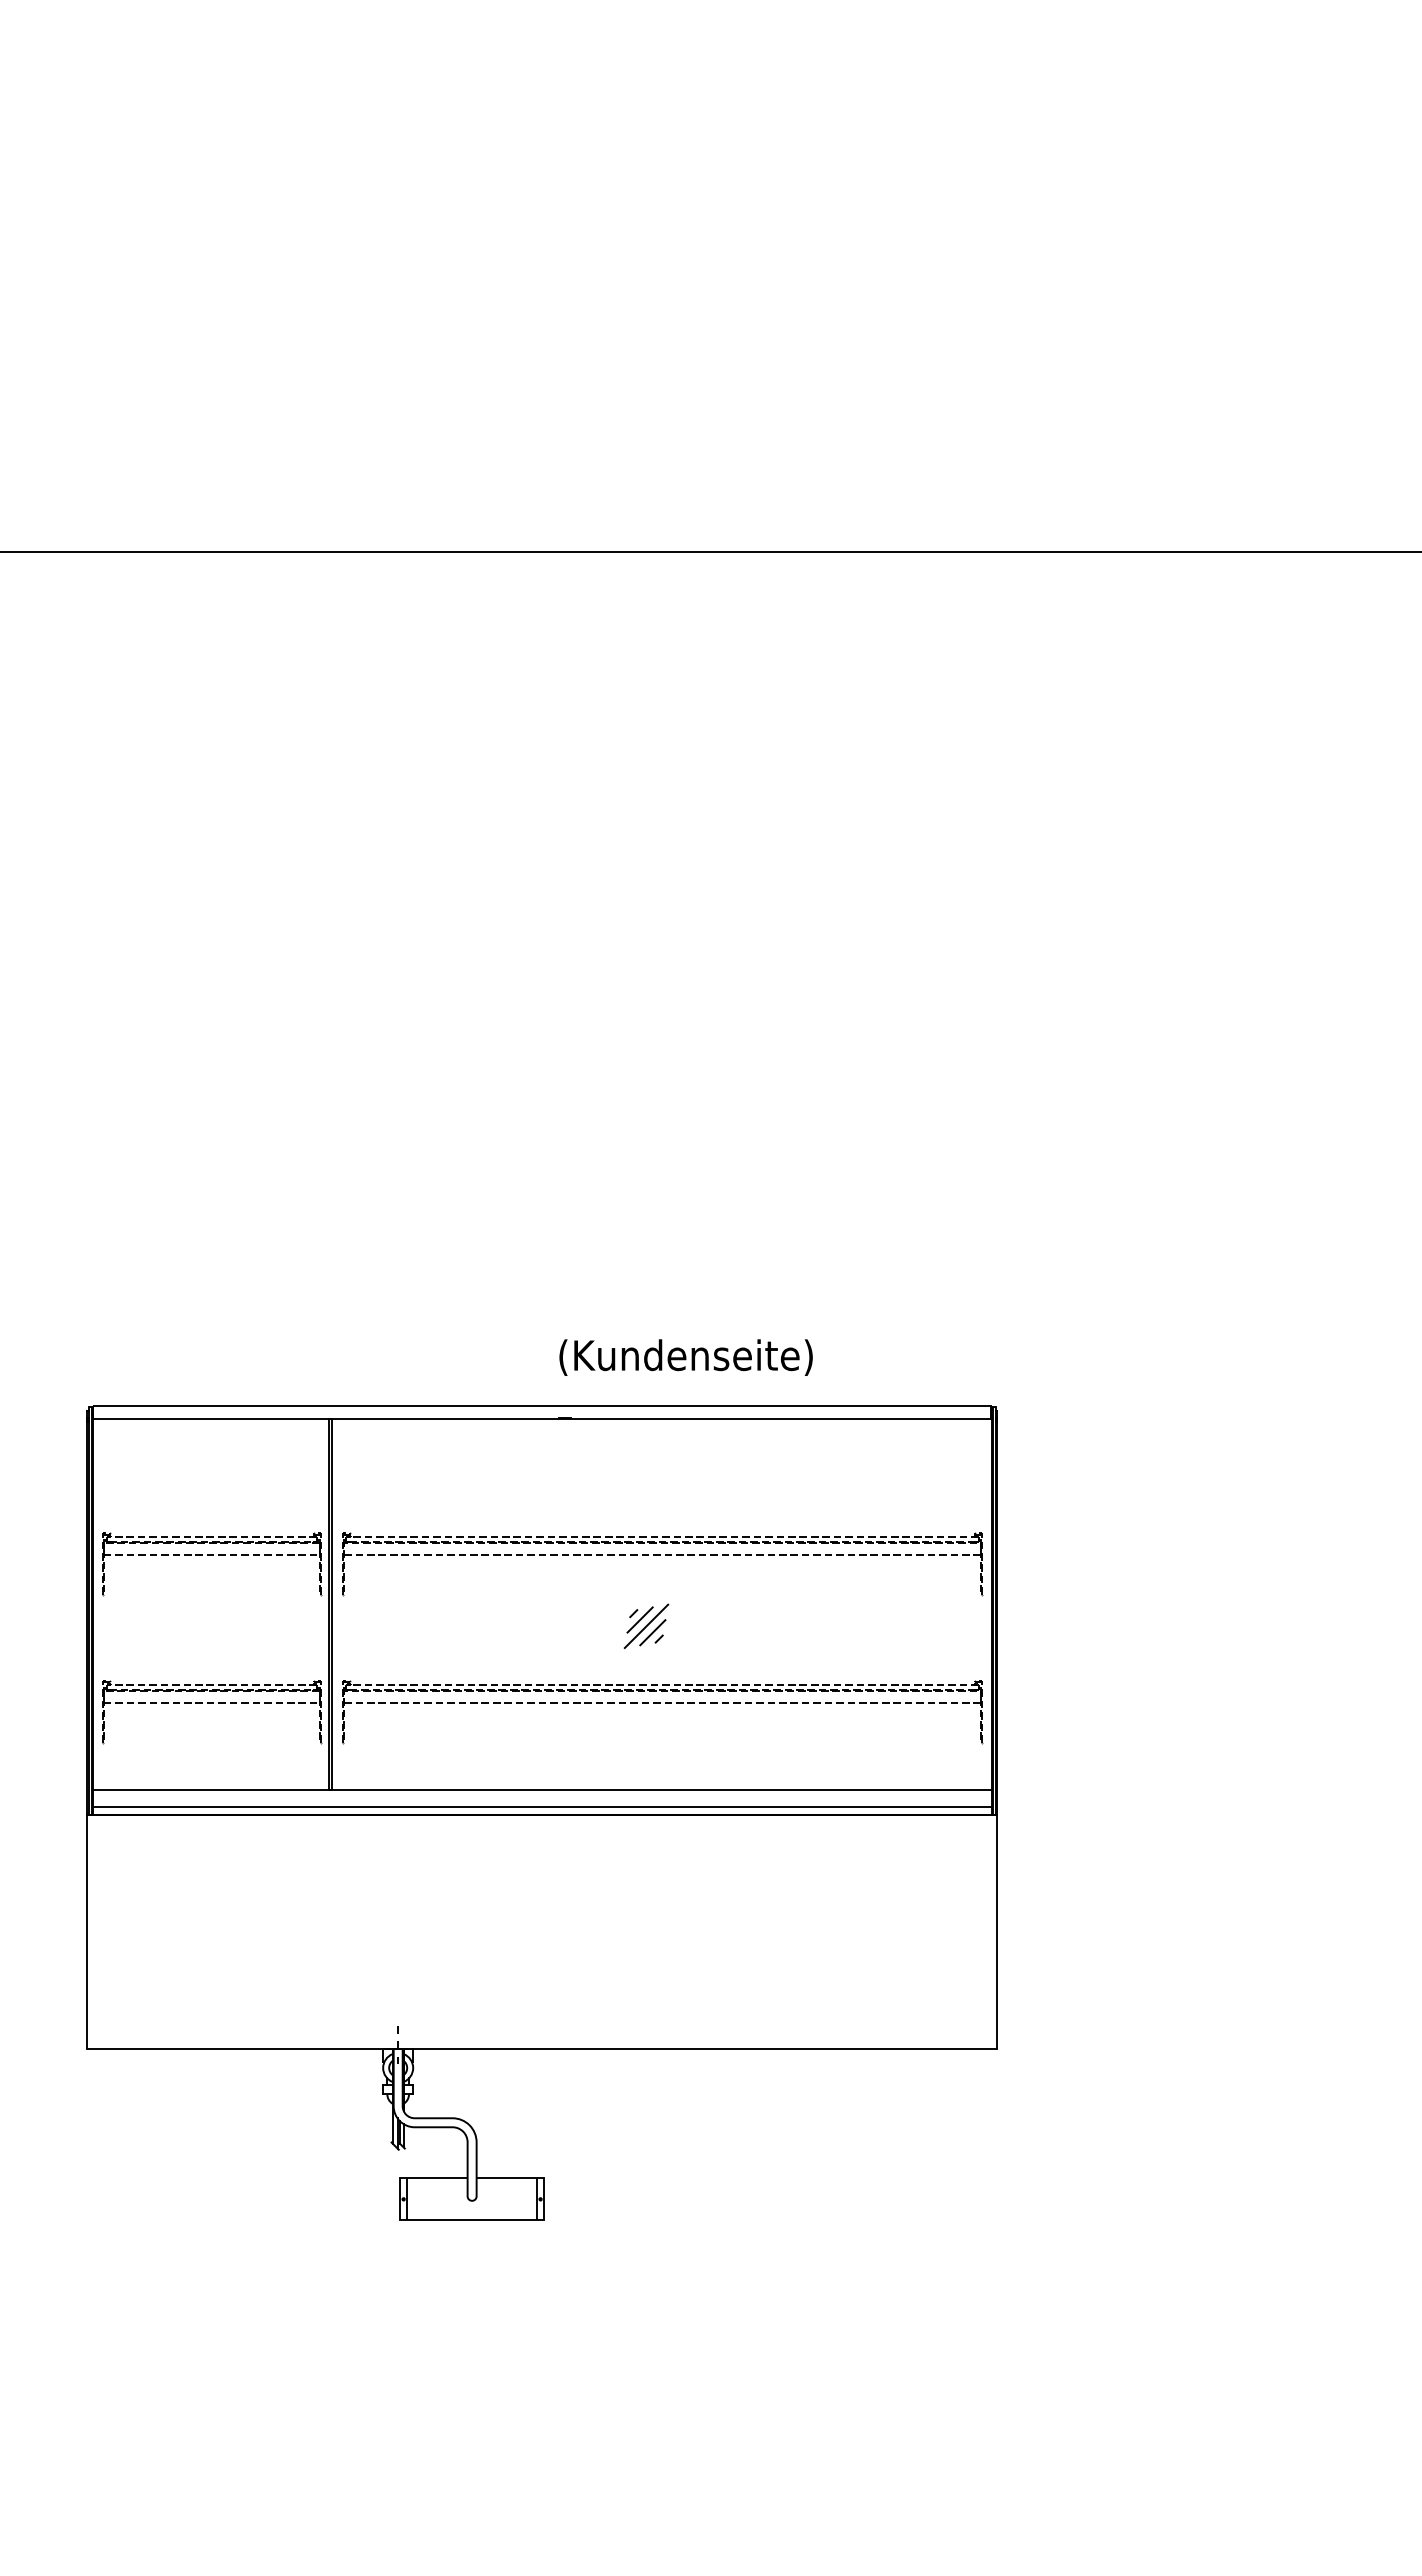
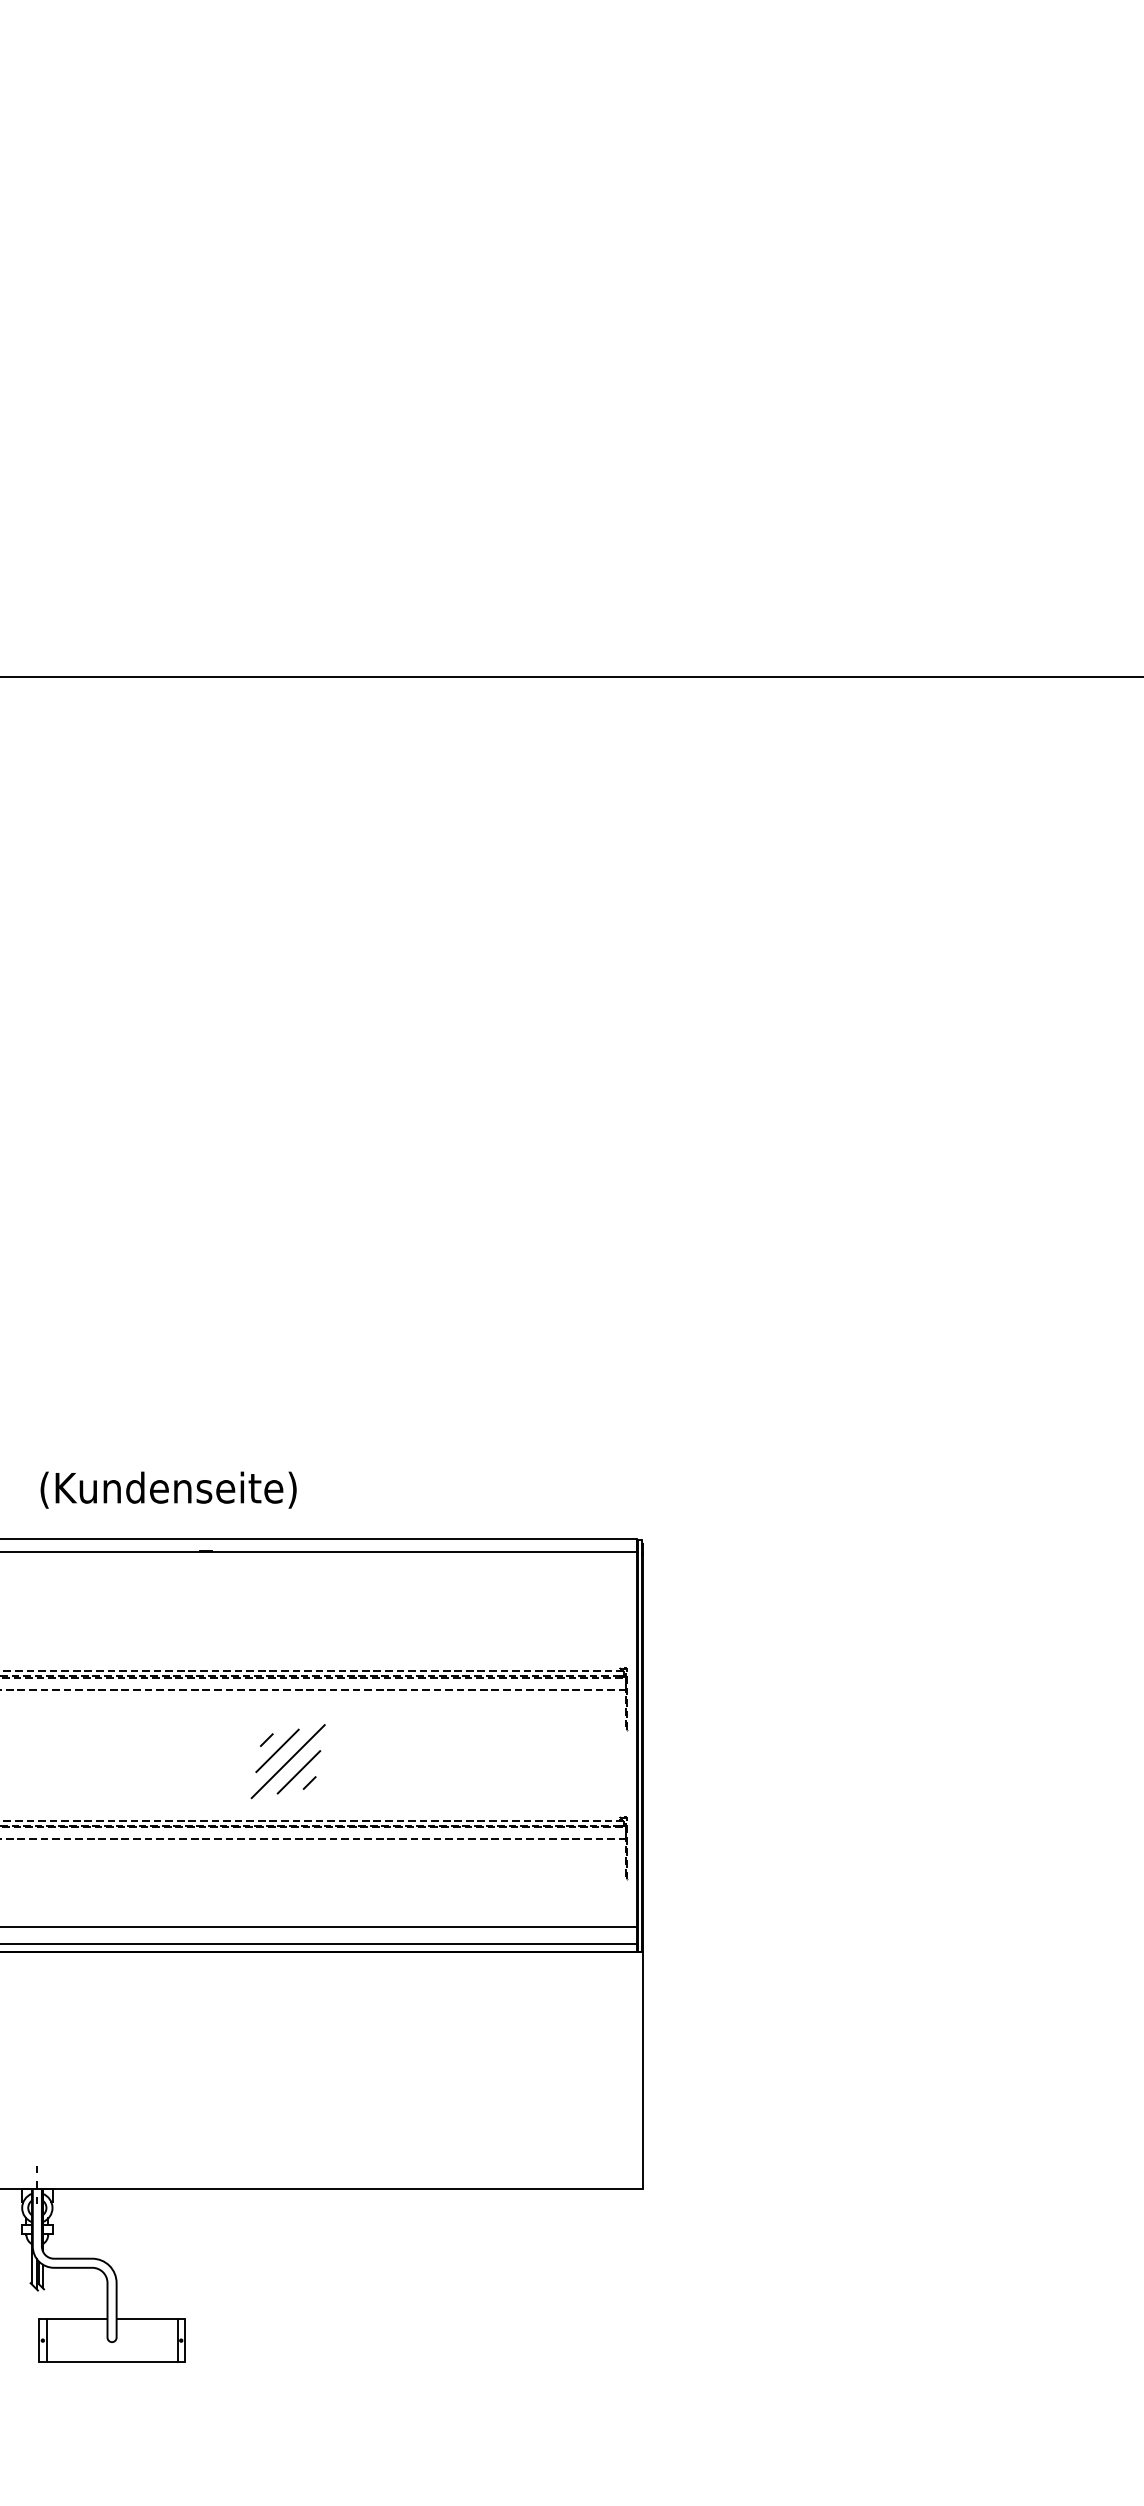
text: (685, 1357) -> (168, 1490), moved
part: (646, 1626) -> (288, 1761), size x1.67

